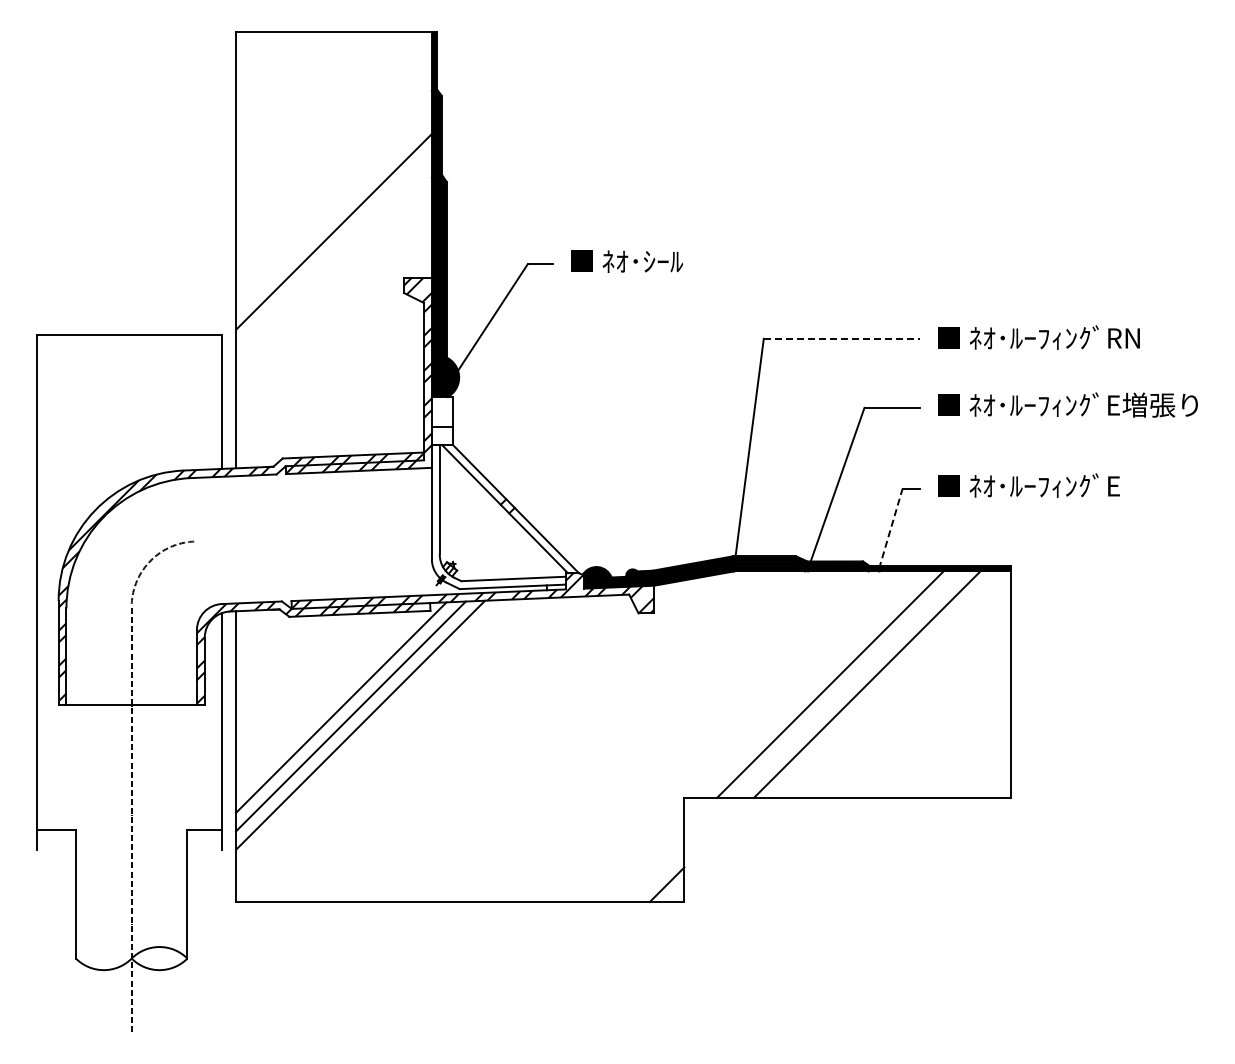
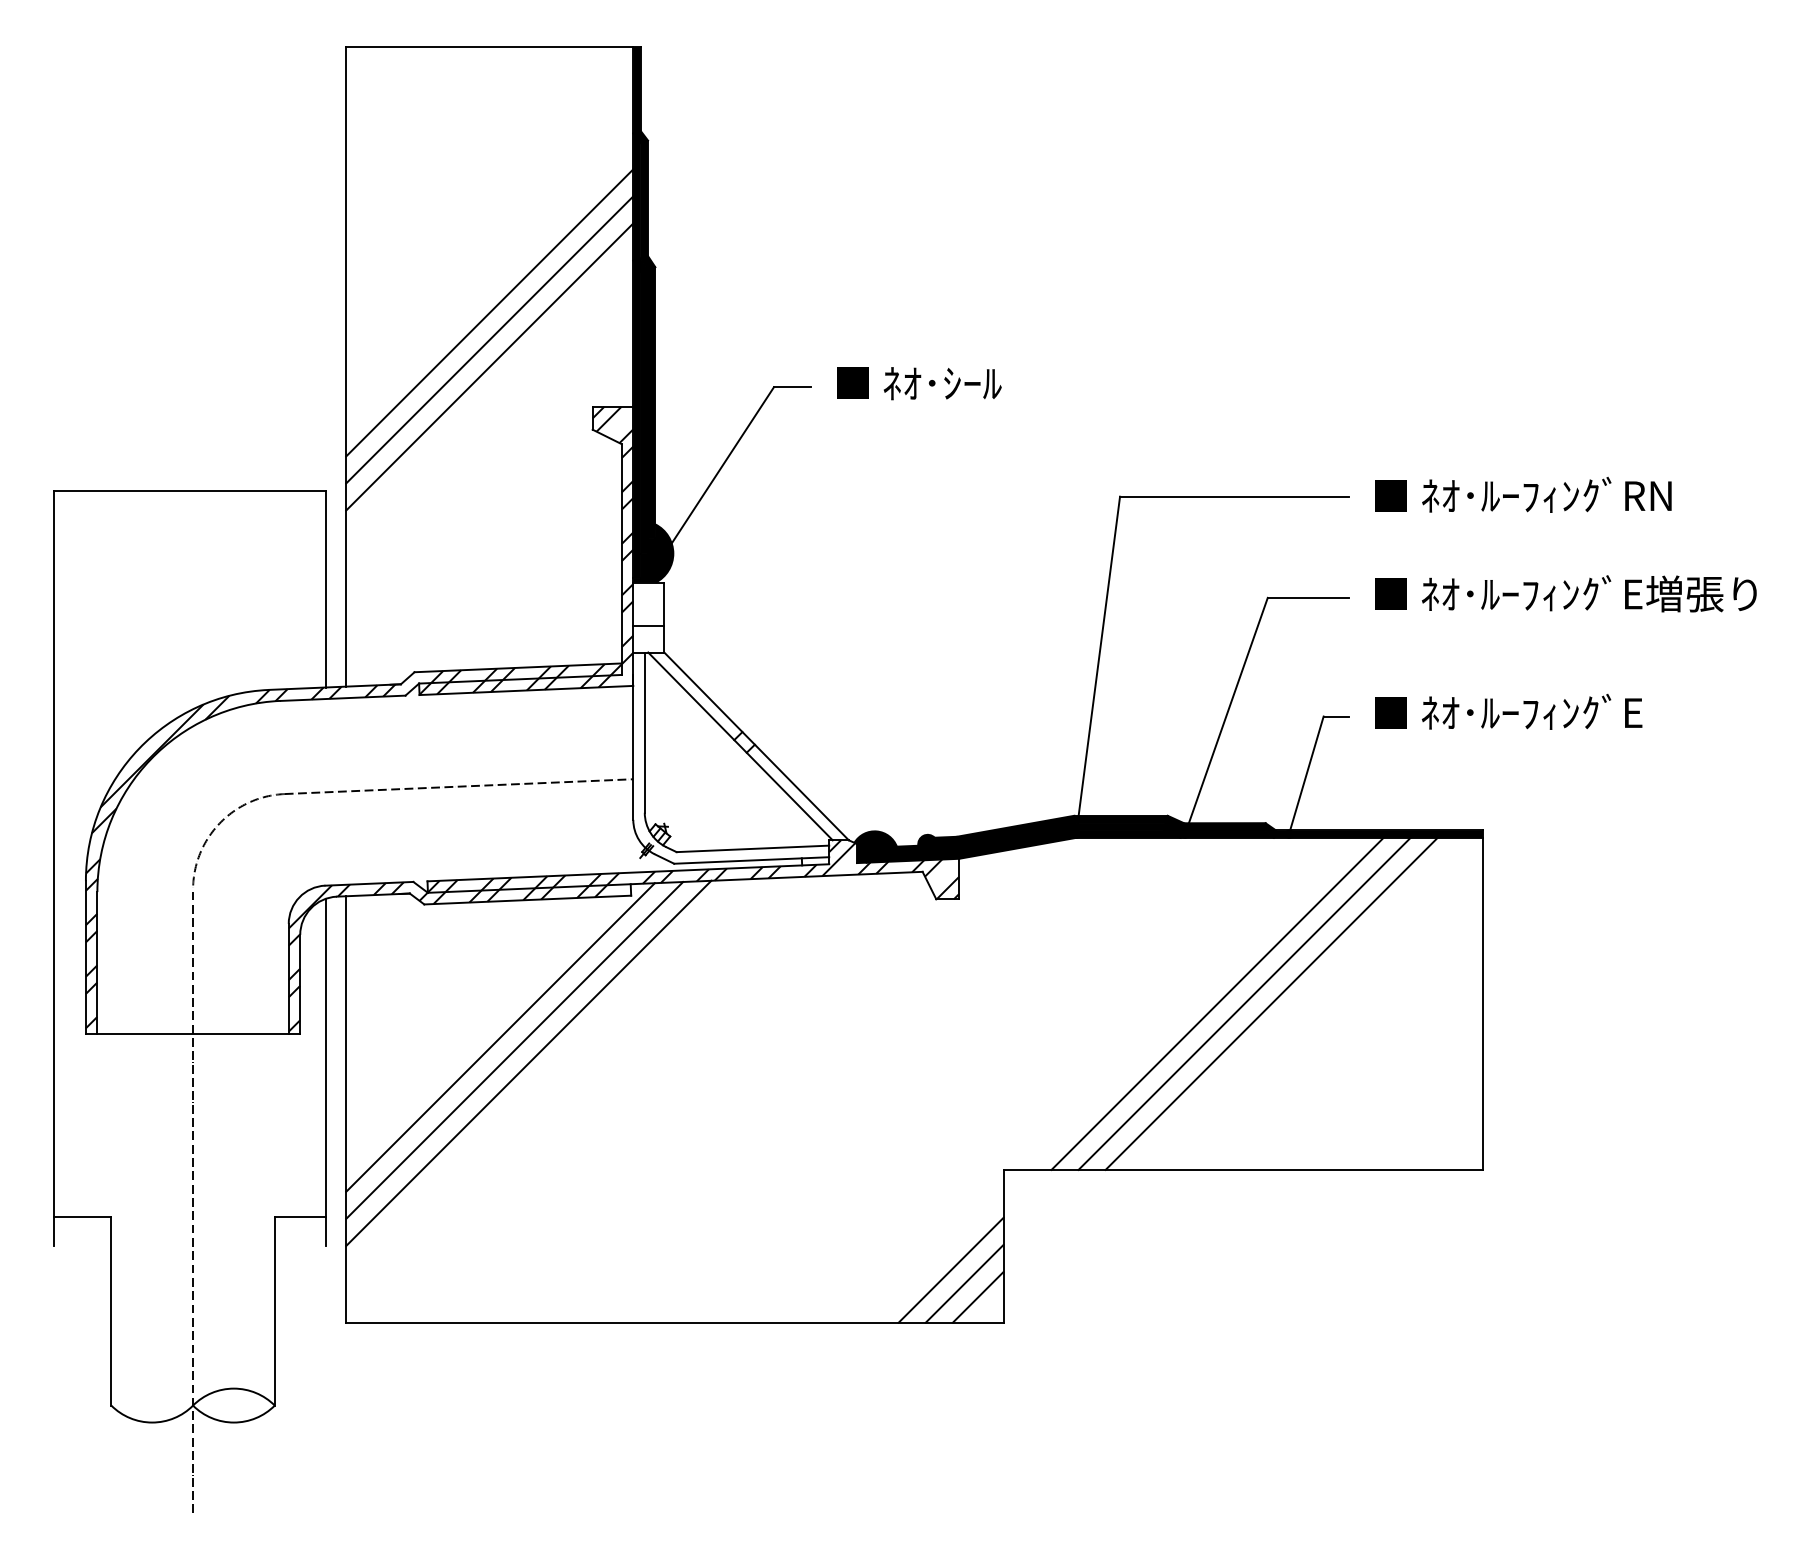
line: (333, 213) -> (489, 312), added
line: (333, 250) -> (489, 367), added
line: (842, 338) -> (1235, 496), dashed -> solid
line: (890, 528) -> (1305, 774), dashed -> solid
line: (312, 536) -> (458, 786), added
line: (848, 684) -> (1244, 1003), added
line: (648, 866) -> (950, 1270), added
line: (657, 875) -> (964, 1283), added

